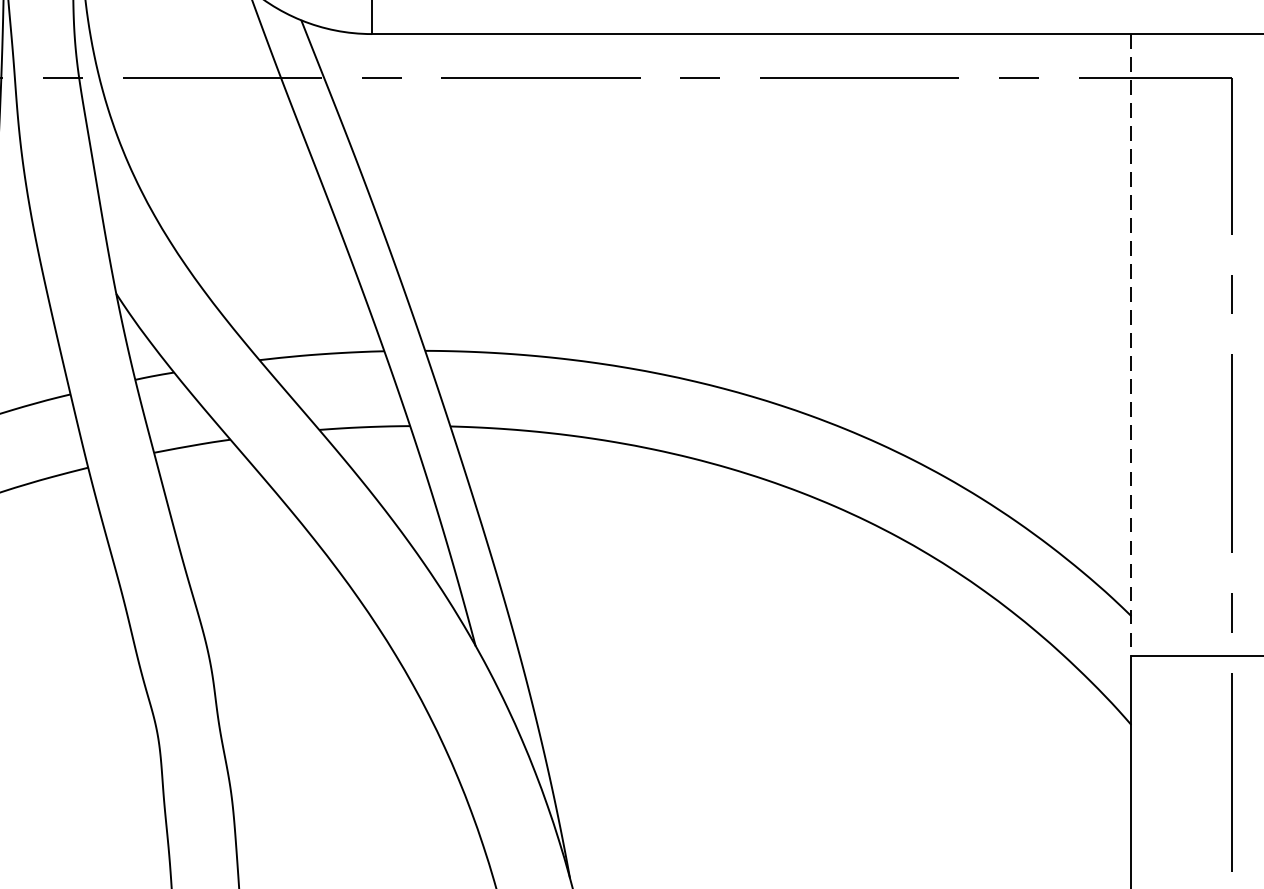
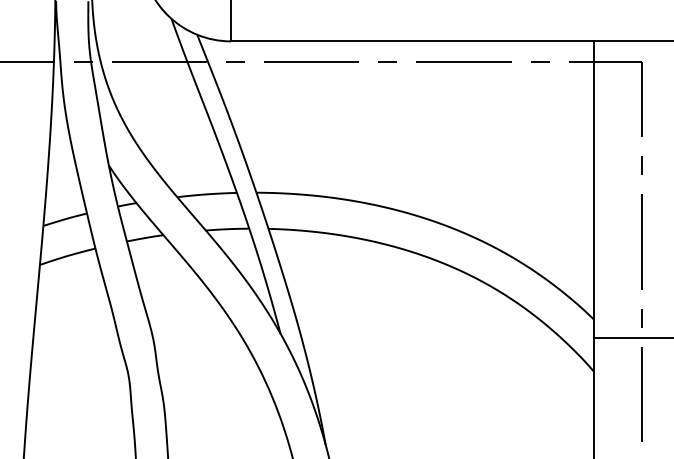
line: (1130, 346) -> (593, 190), dashed -> solid

